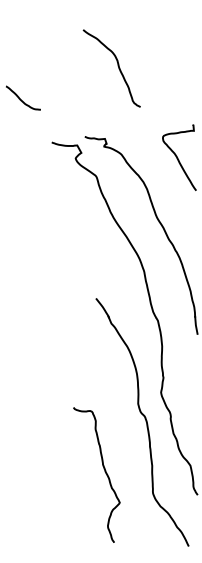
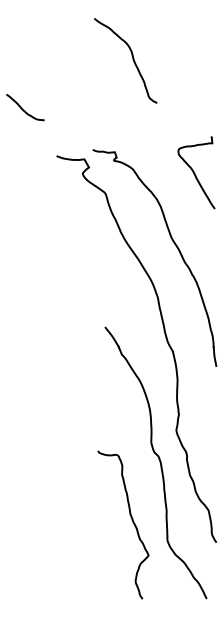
curve: (117, 66) -> (131, 58), moved
curve: (104, 471) -> (131, 521), moved

